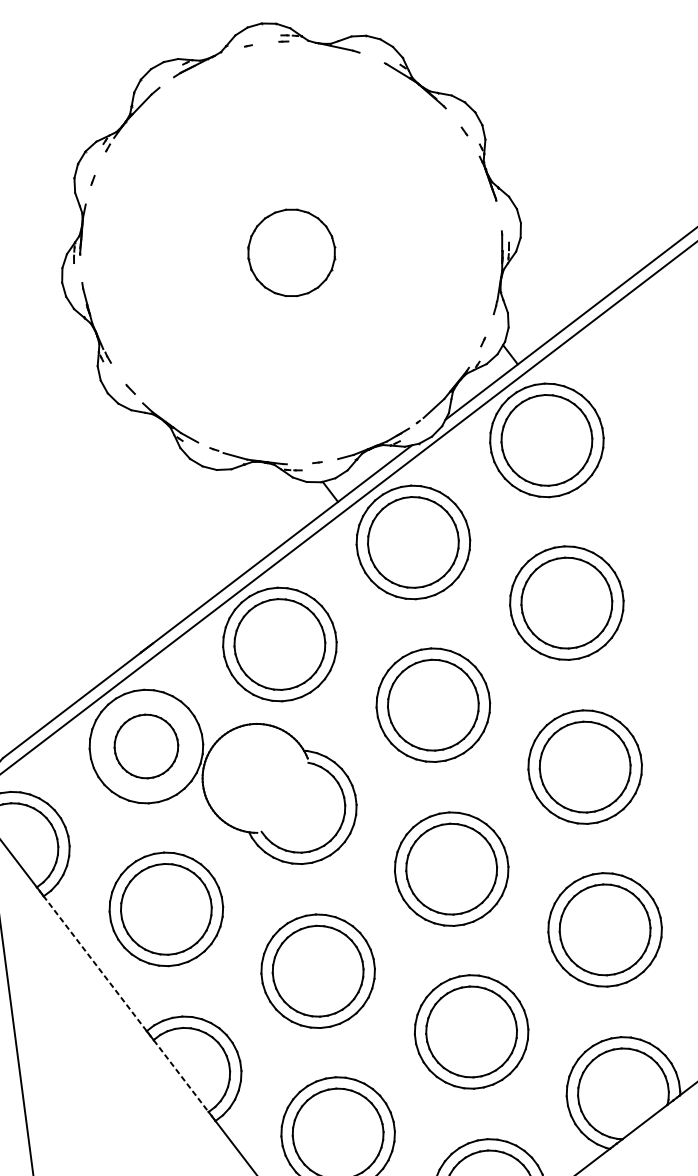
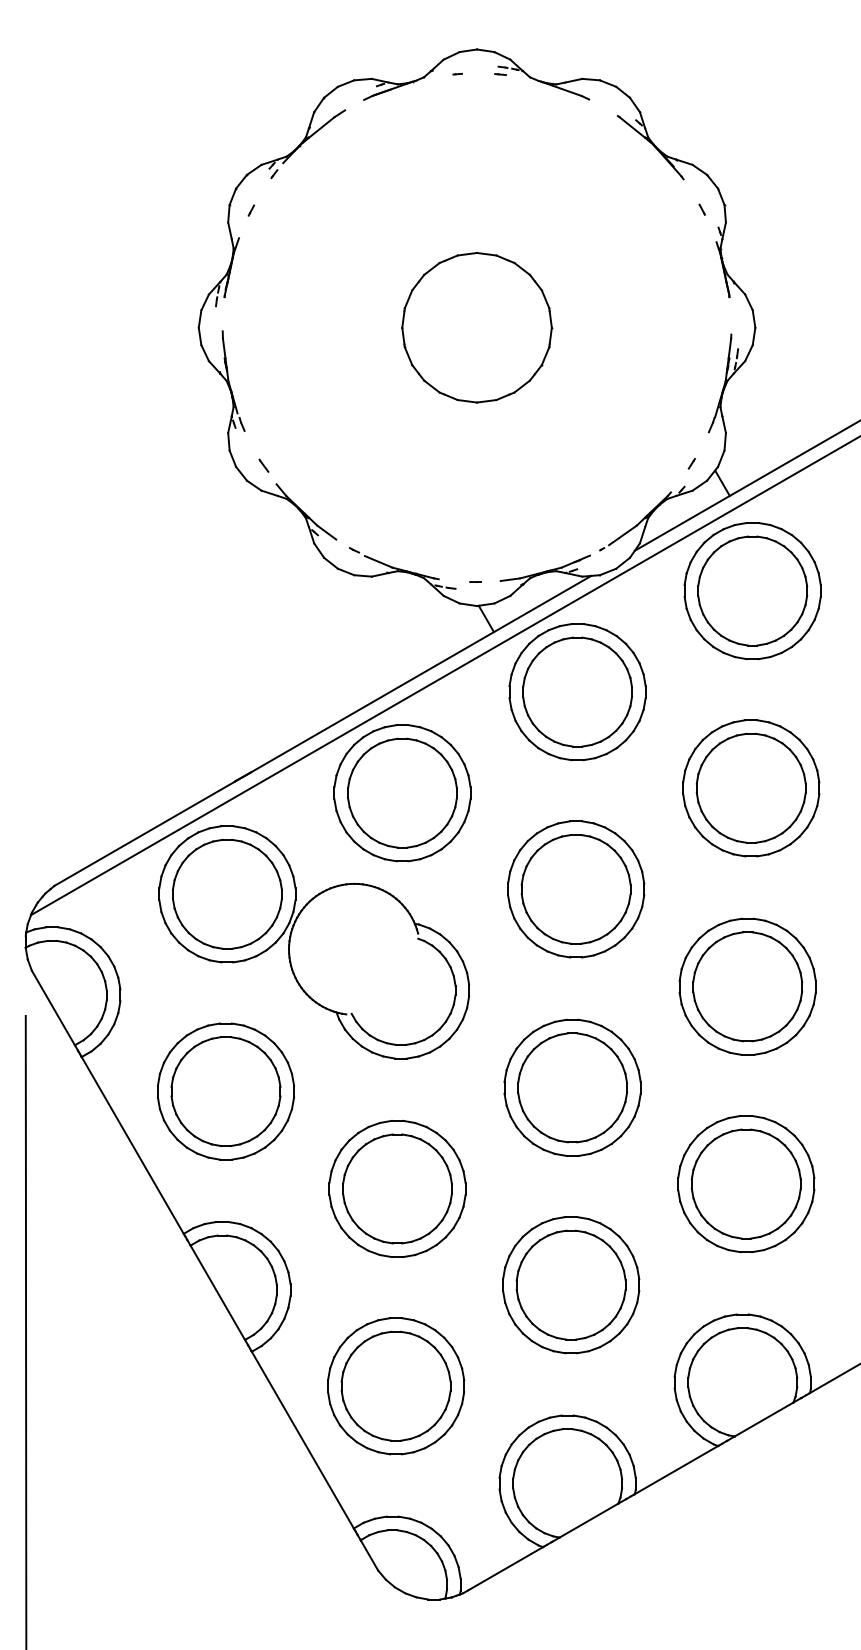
part: (291, 252) -> (477, 327), size x1.43
part: (146, 745) -> (227, 893), size x1.43
line: (95, 963) -> (132, 1145), dashed -> solid
line: (181, 1076) -> (218, 1293), dashed -> solid

